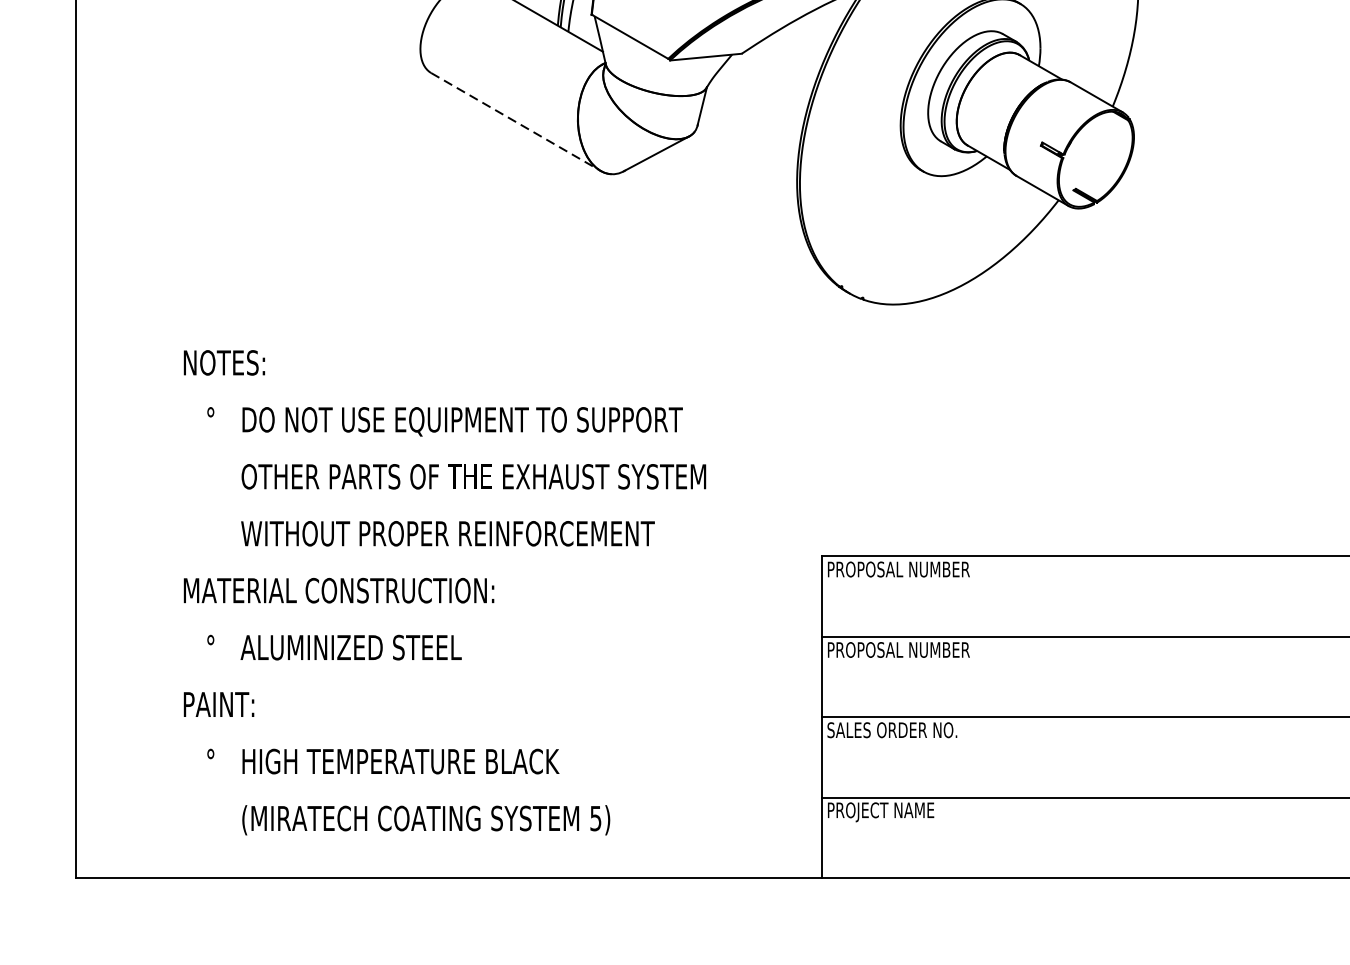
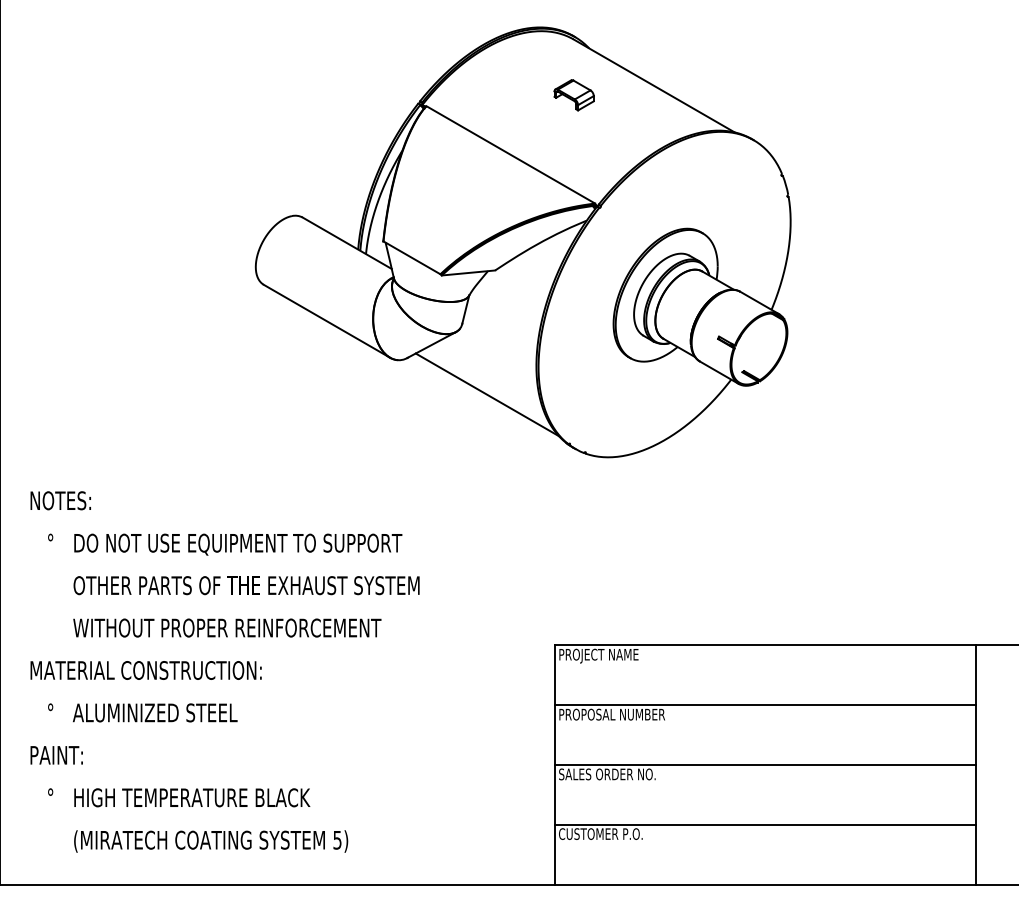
line: (515, 122) -> (326, 321), dashed -> solid
line: (730, 220) -> (486, 394), added
text: (912, 570) -> (622, 655), PROPOSAL NUMBER -> PROJECT NAME
text: (444, 592) -> (224, 671), moved
text: (883, 812) -> (600, 835), PROJECT NAME -> CUSTOMER P.O.

